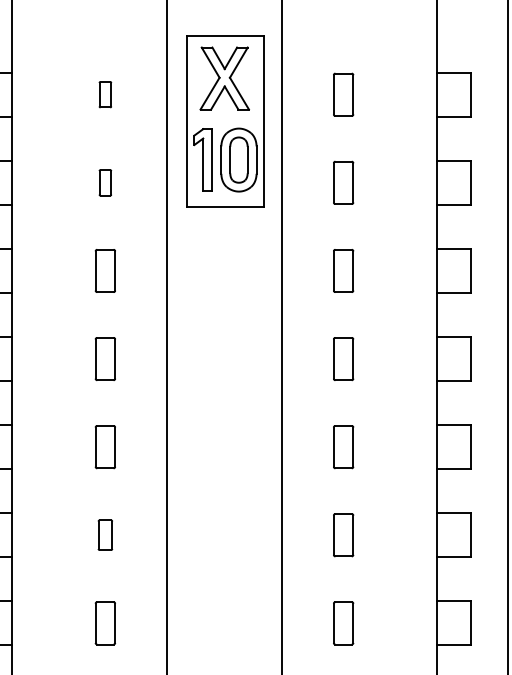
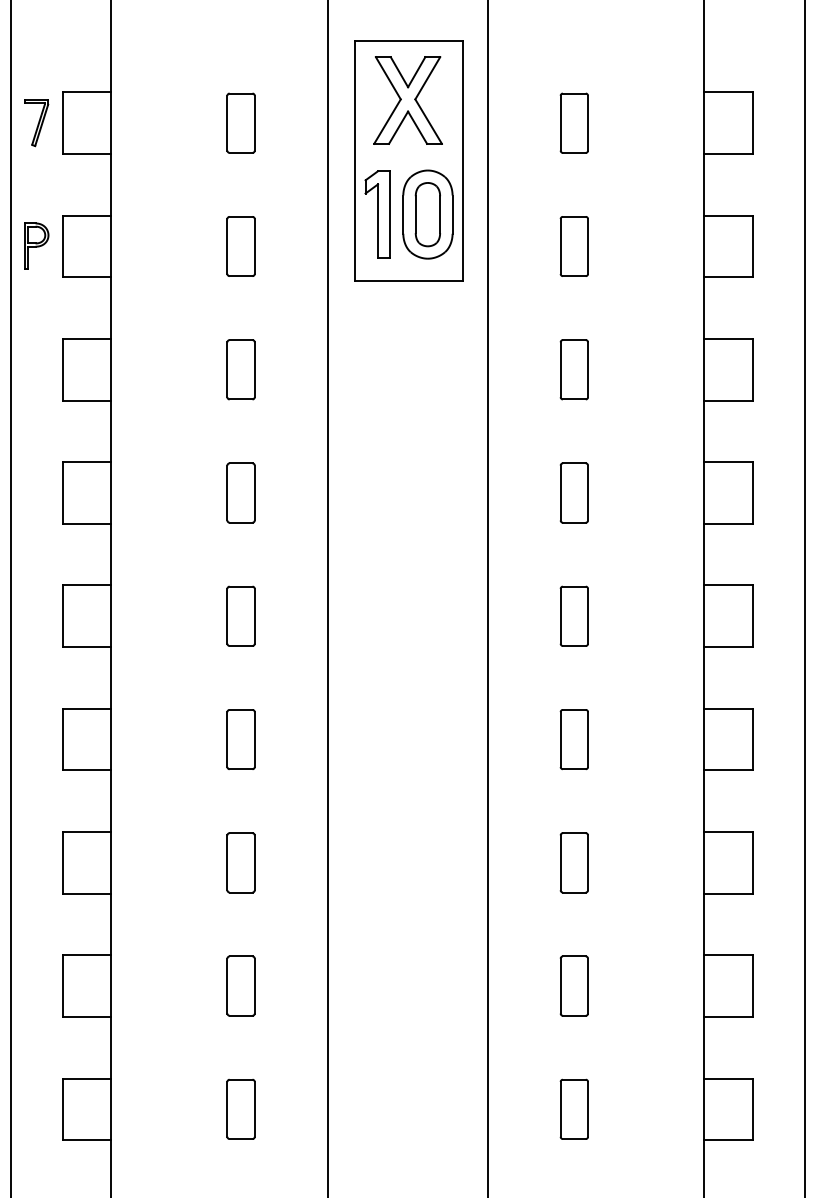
part: (105, 94) -> (240, 122), size x1.67
part: (105, 182) -> (240, 246), size x1.67
part: (105, 535) -> (240, 739), size x1.43

